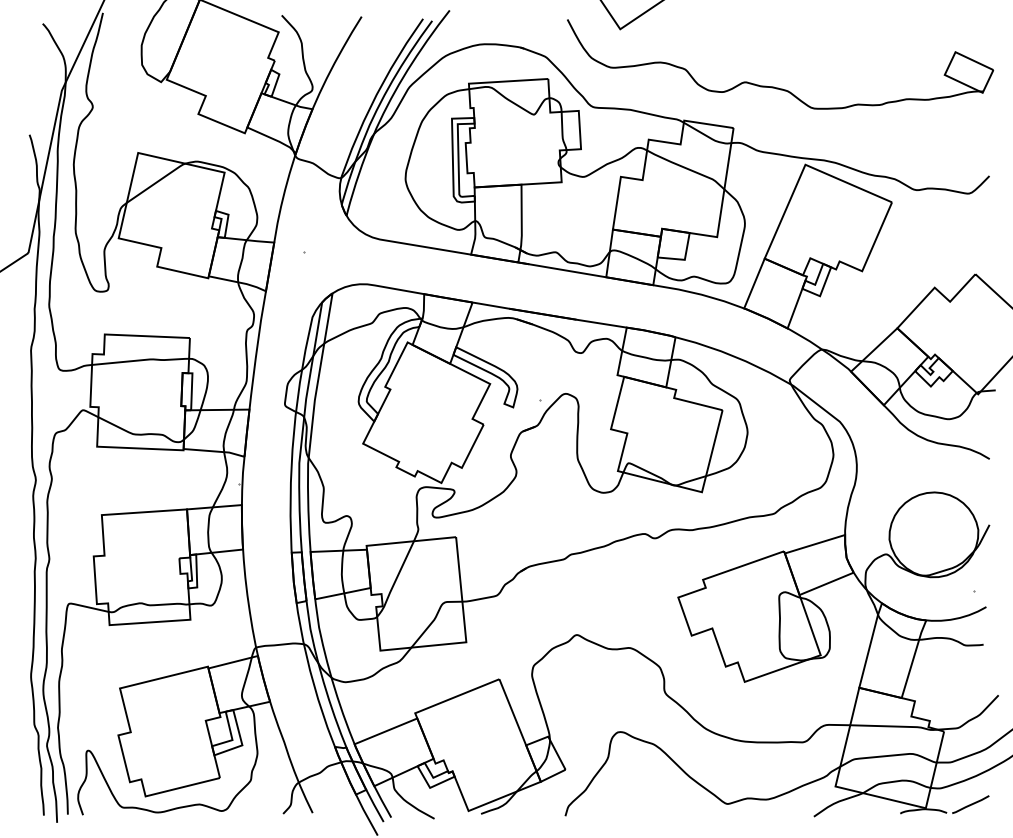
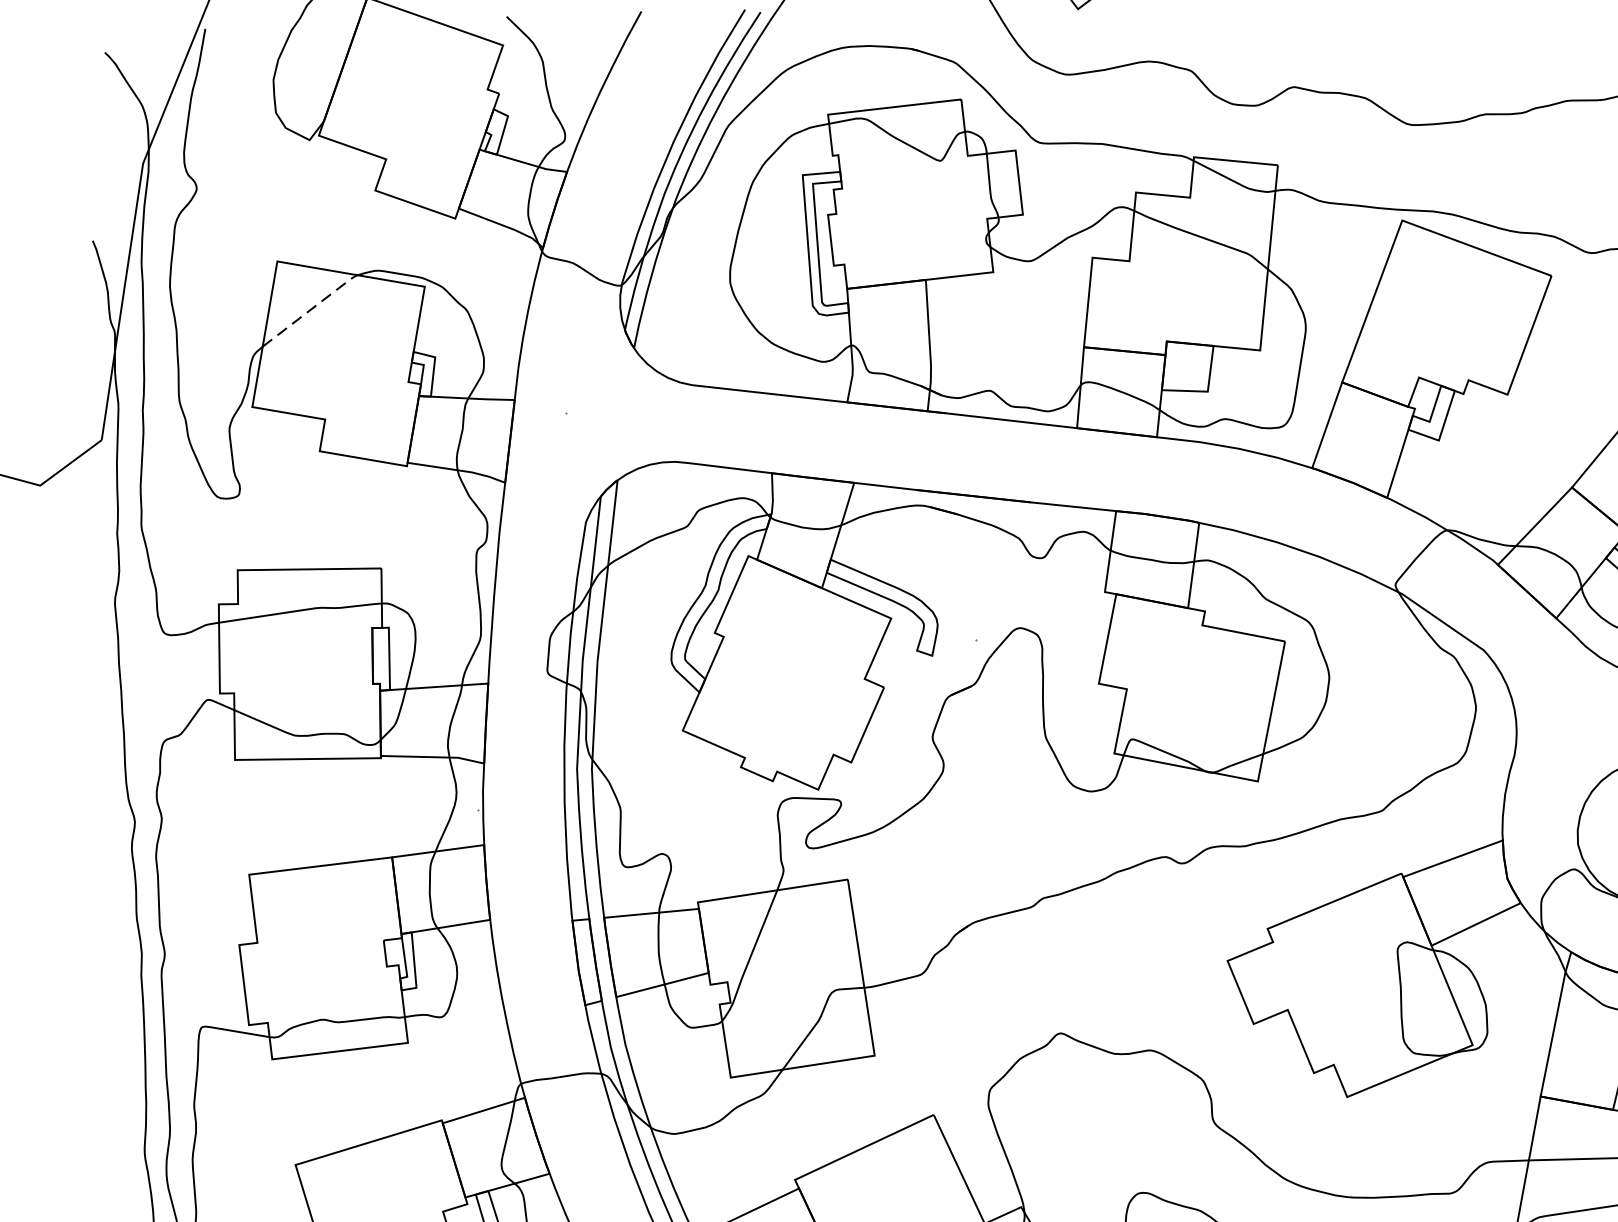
line: (157, 182) -> (312, 309), solid -> dashed

